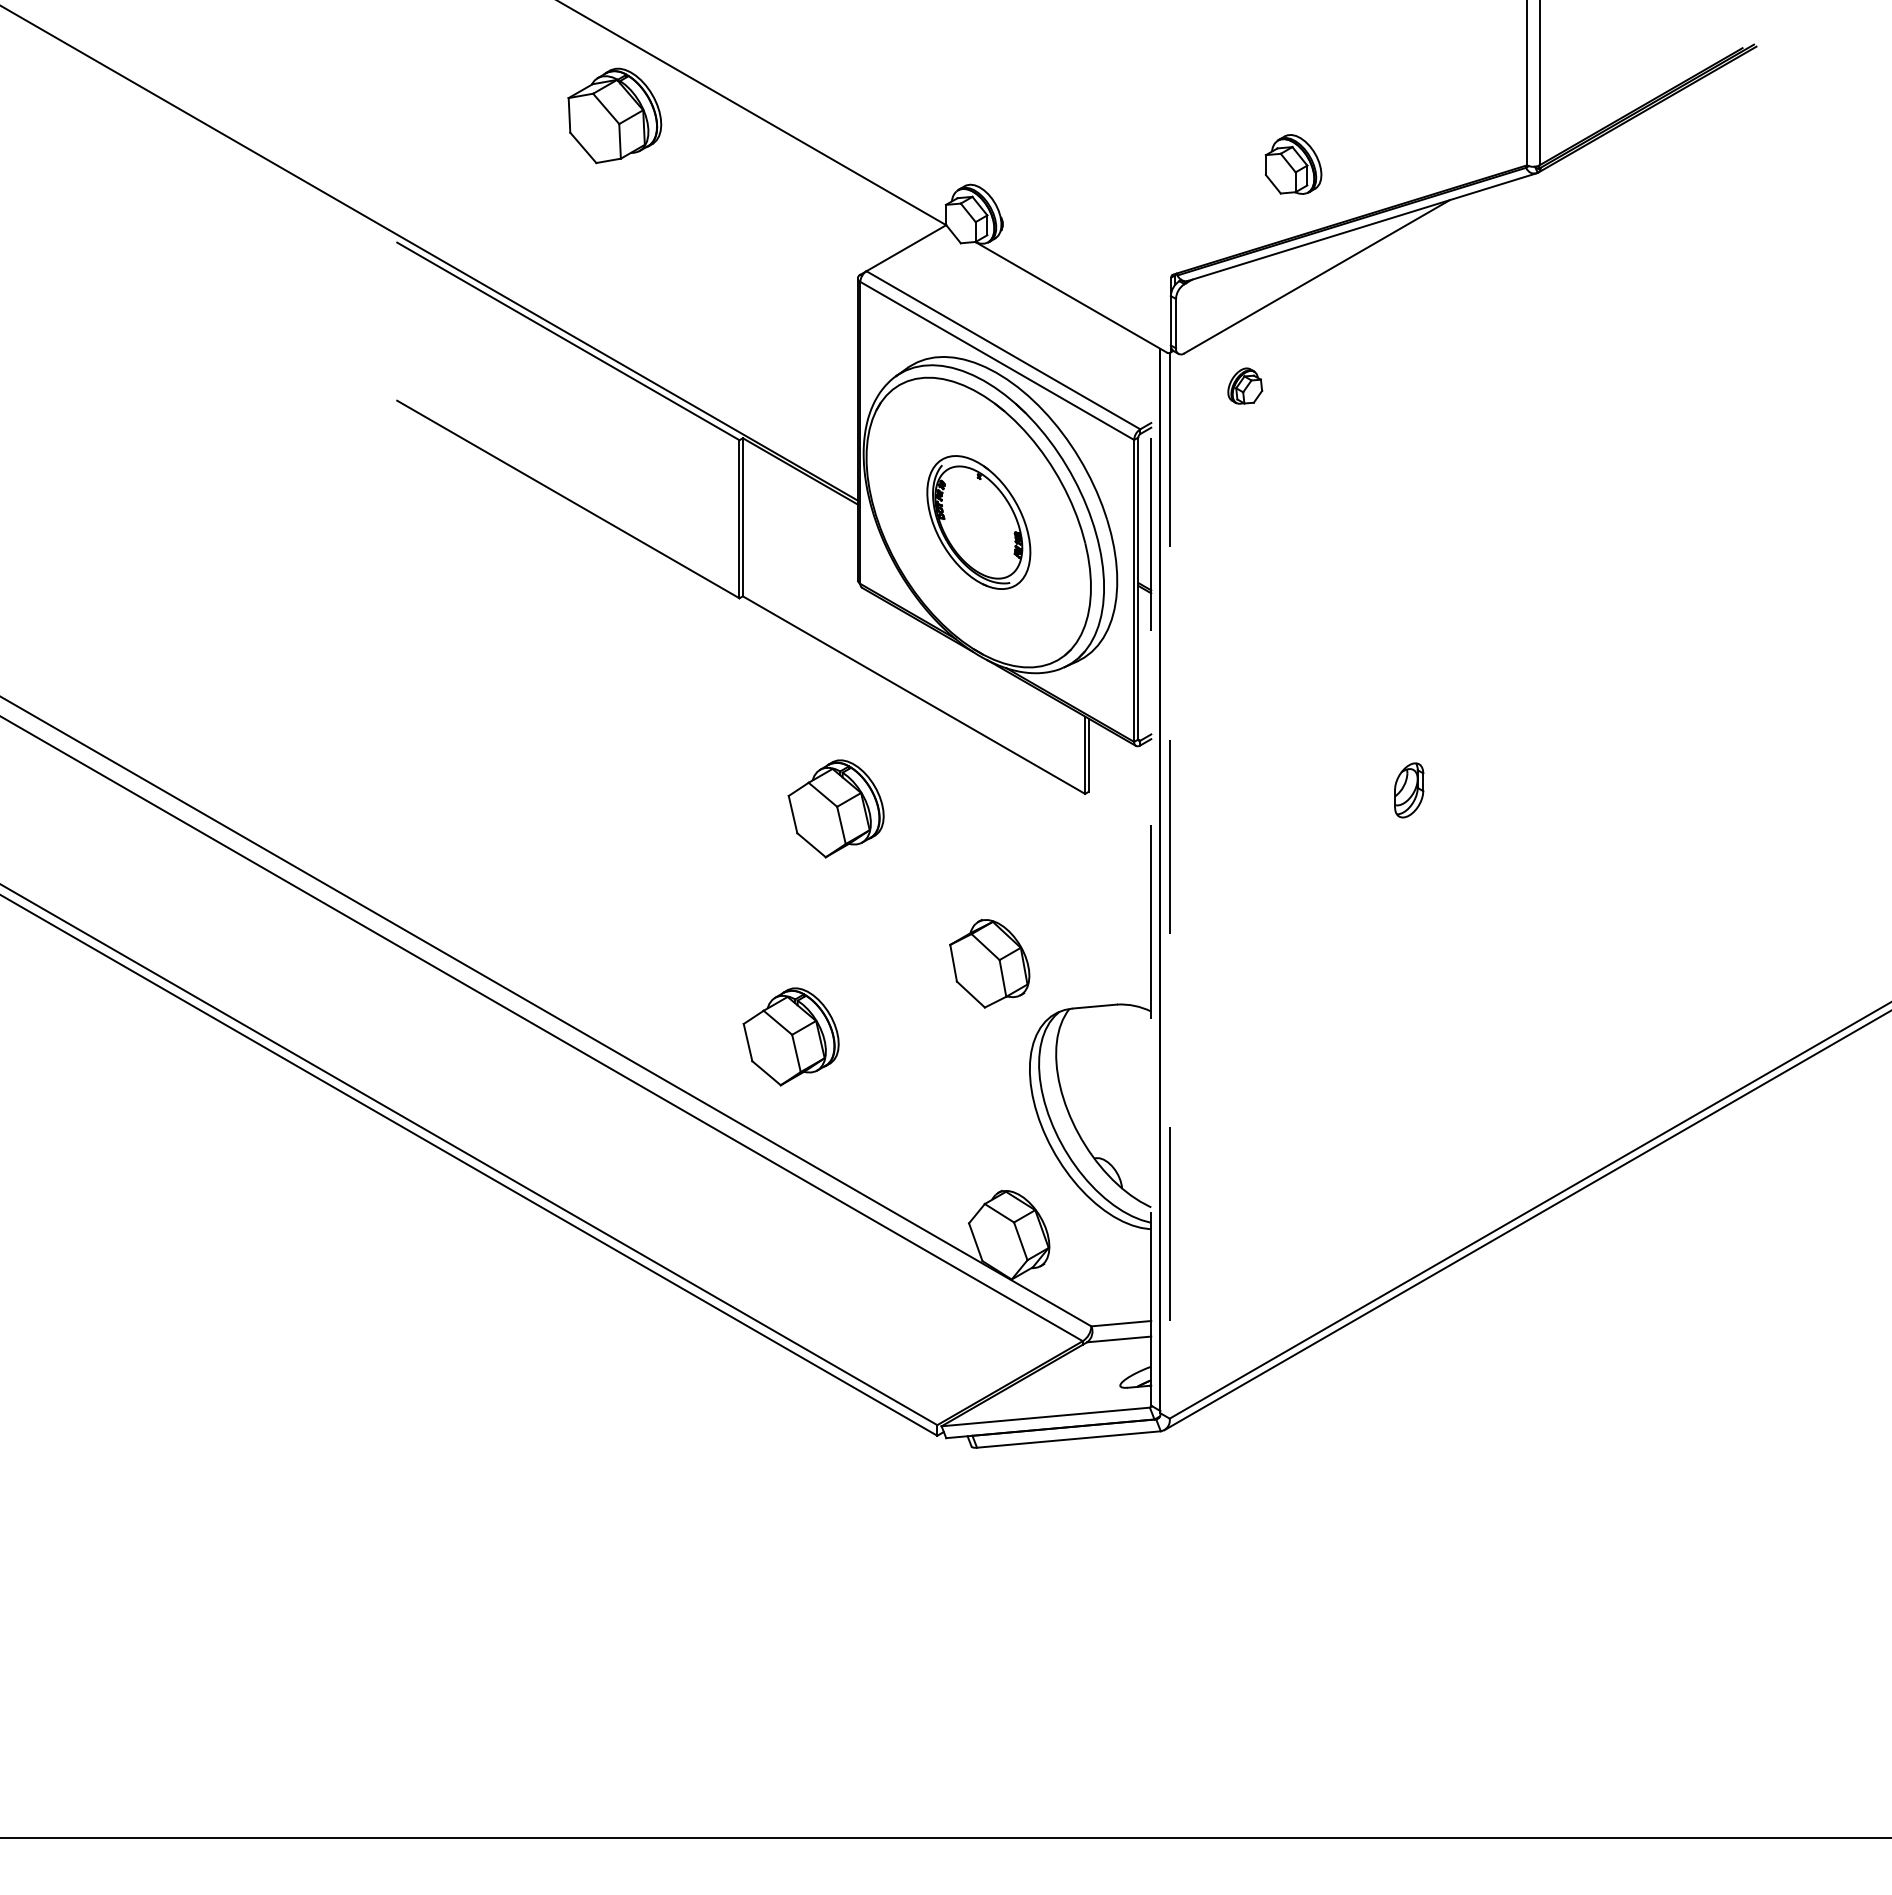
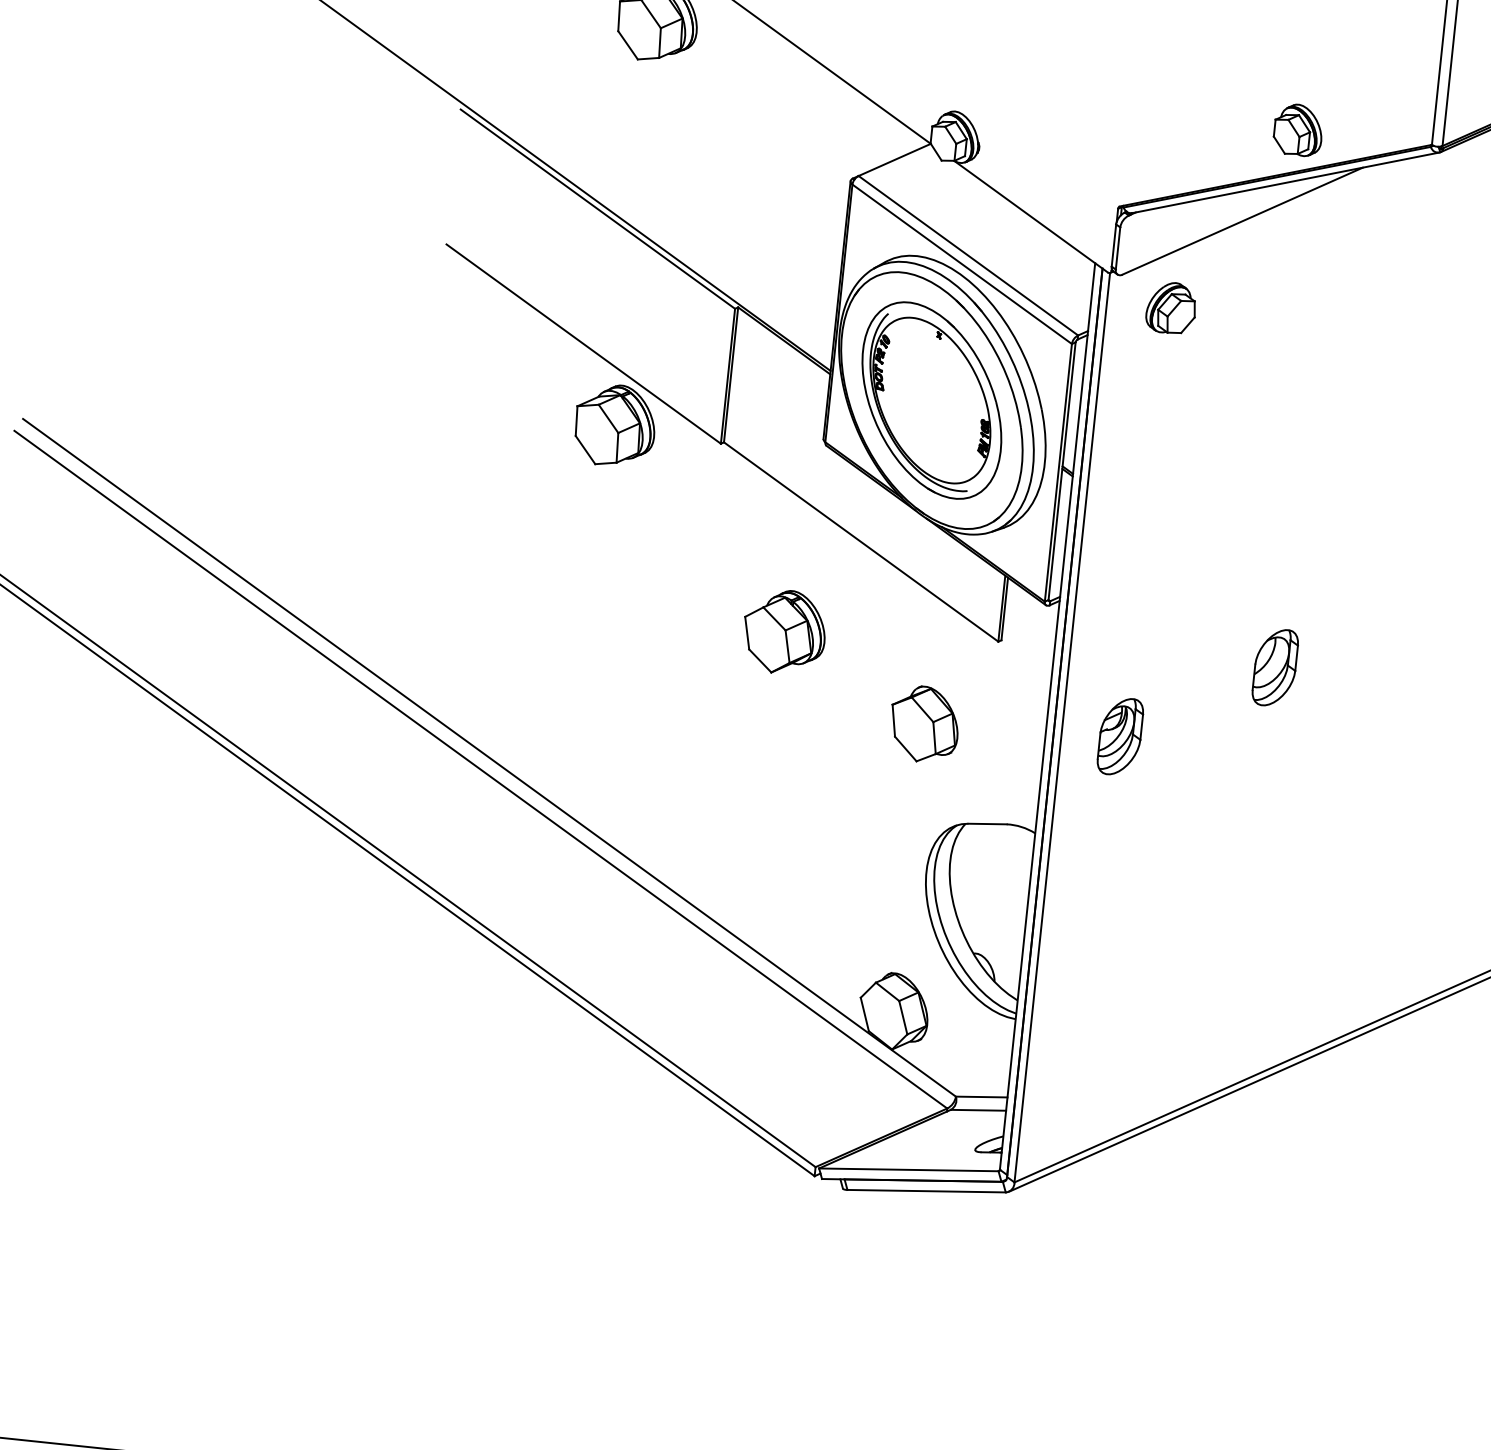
part: (1293, 164) -> (1298, 130), moved
part: (1245, 385) -> (1171, 307), size x1.67
part: (978, 522) -> (931, 400), size x1.67
part: (614, 590) -> (614, 425), added
part: (1408, 790) -> (1274, 667), size x1.67
line: (1151, 874) -> (1047, 716), dashed -> solid
line: (1169, 885) -> (1062, 727), dashed -> solid
part: (1237, 889) -> (1119, 736), added
part: (989, 963) -> (924, 724), moved
part: (790, 1036) -> (725, 822), removed

